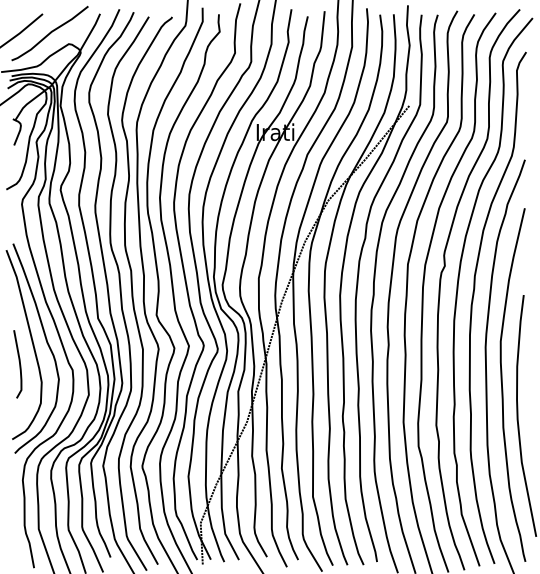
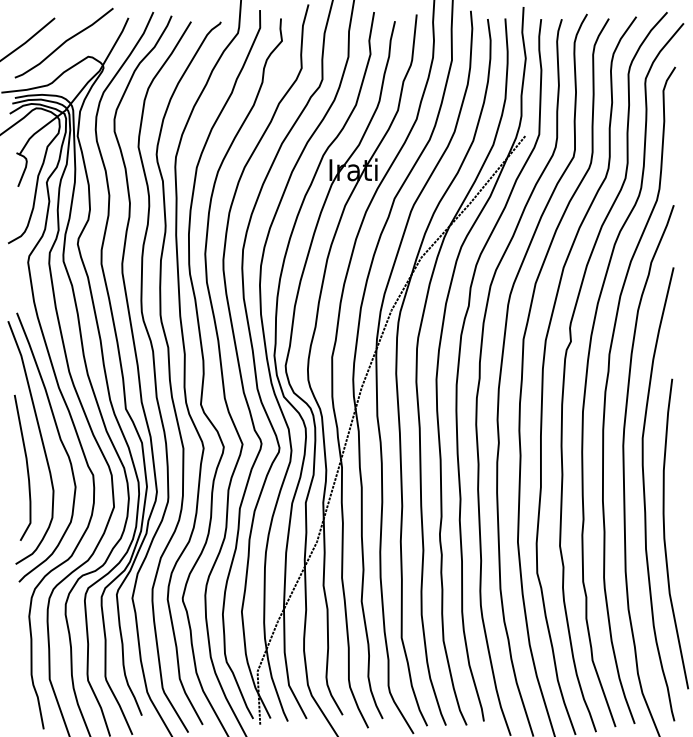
part: (17, 364) -> (22, 467), size x1.67

